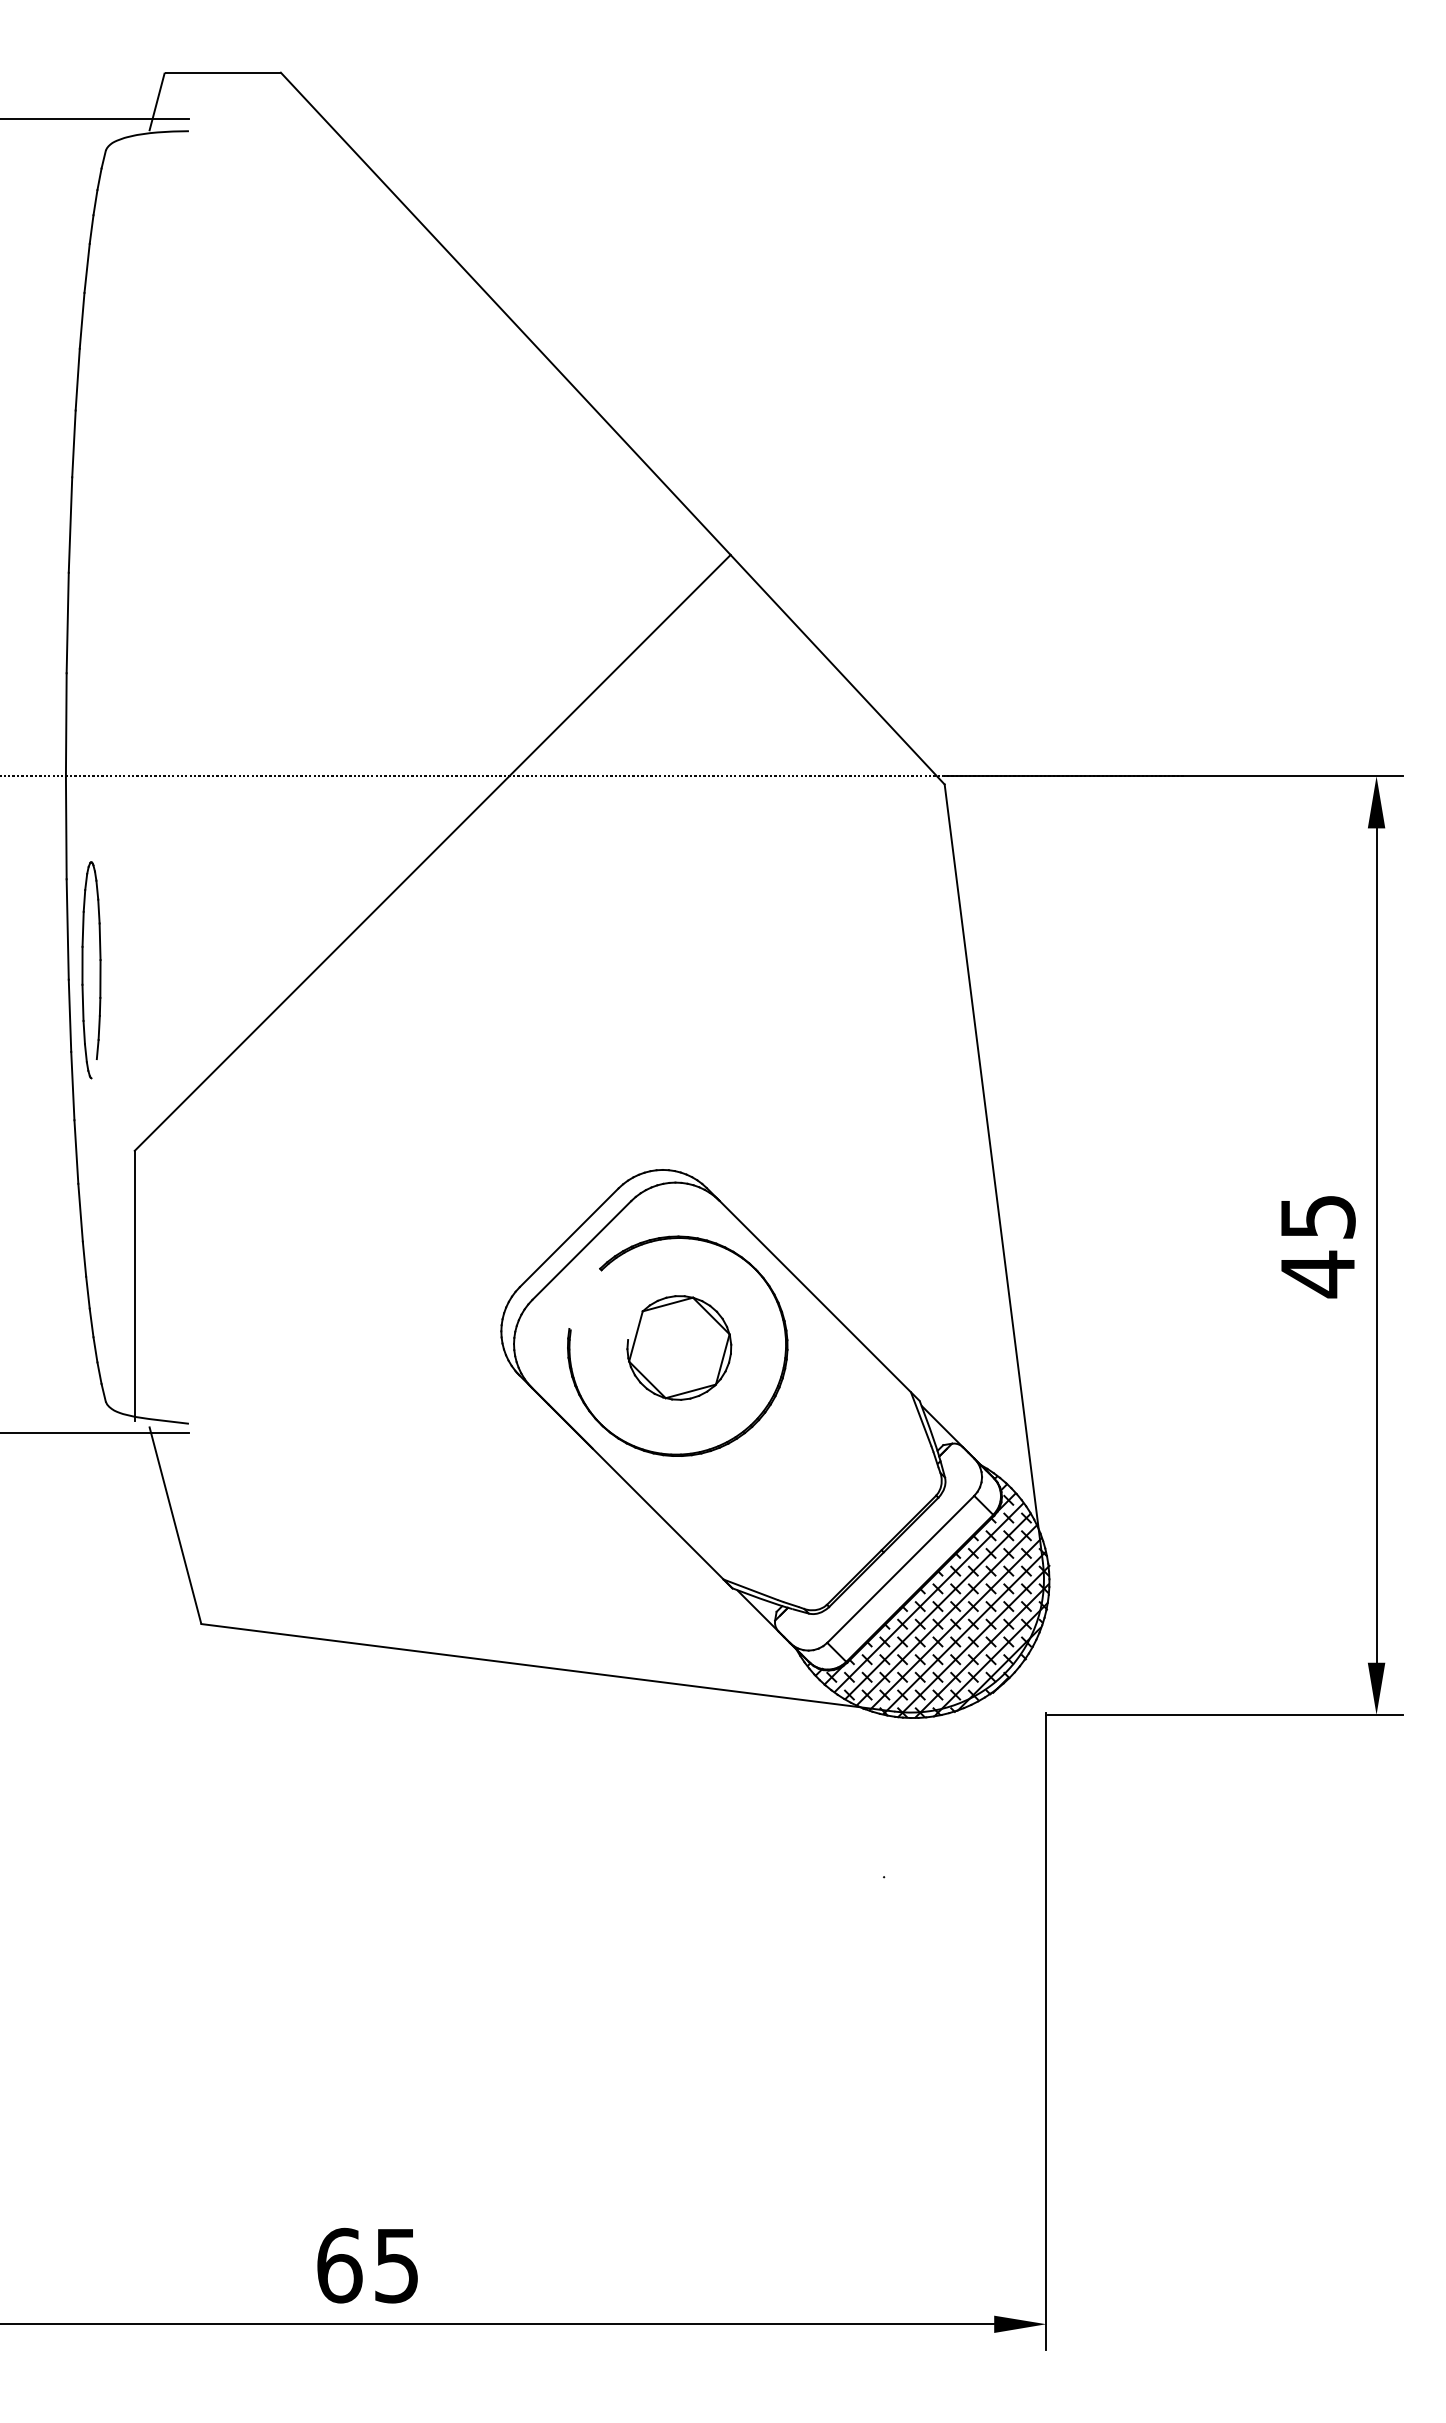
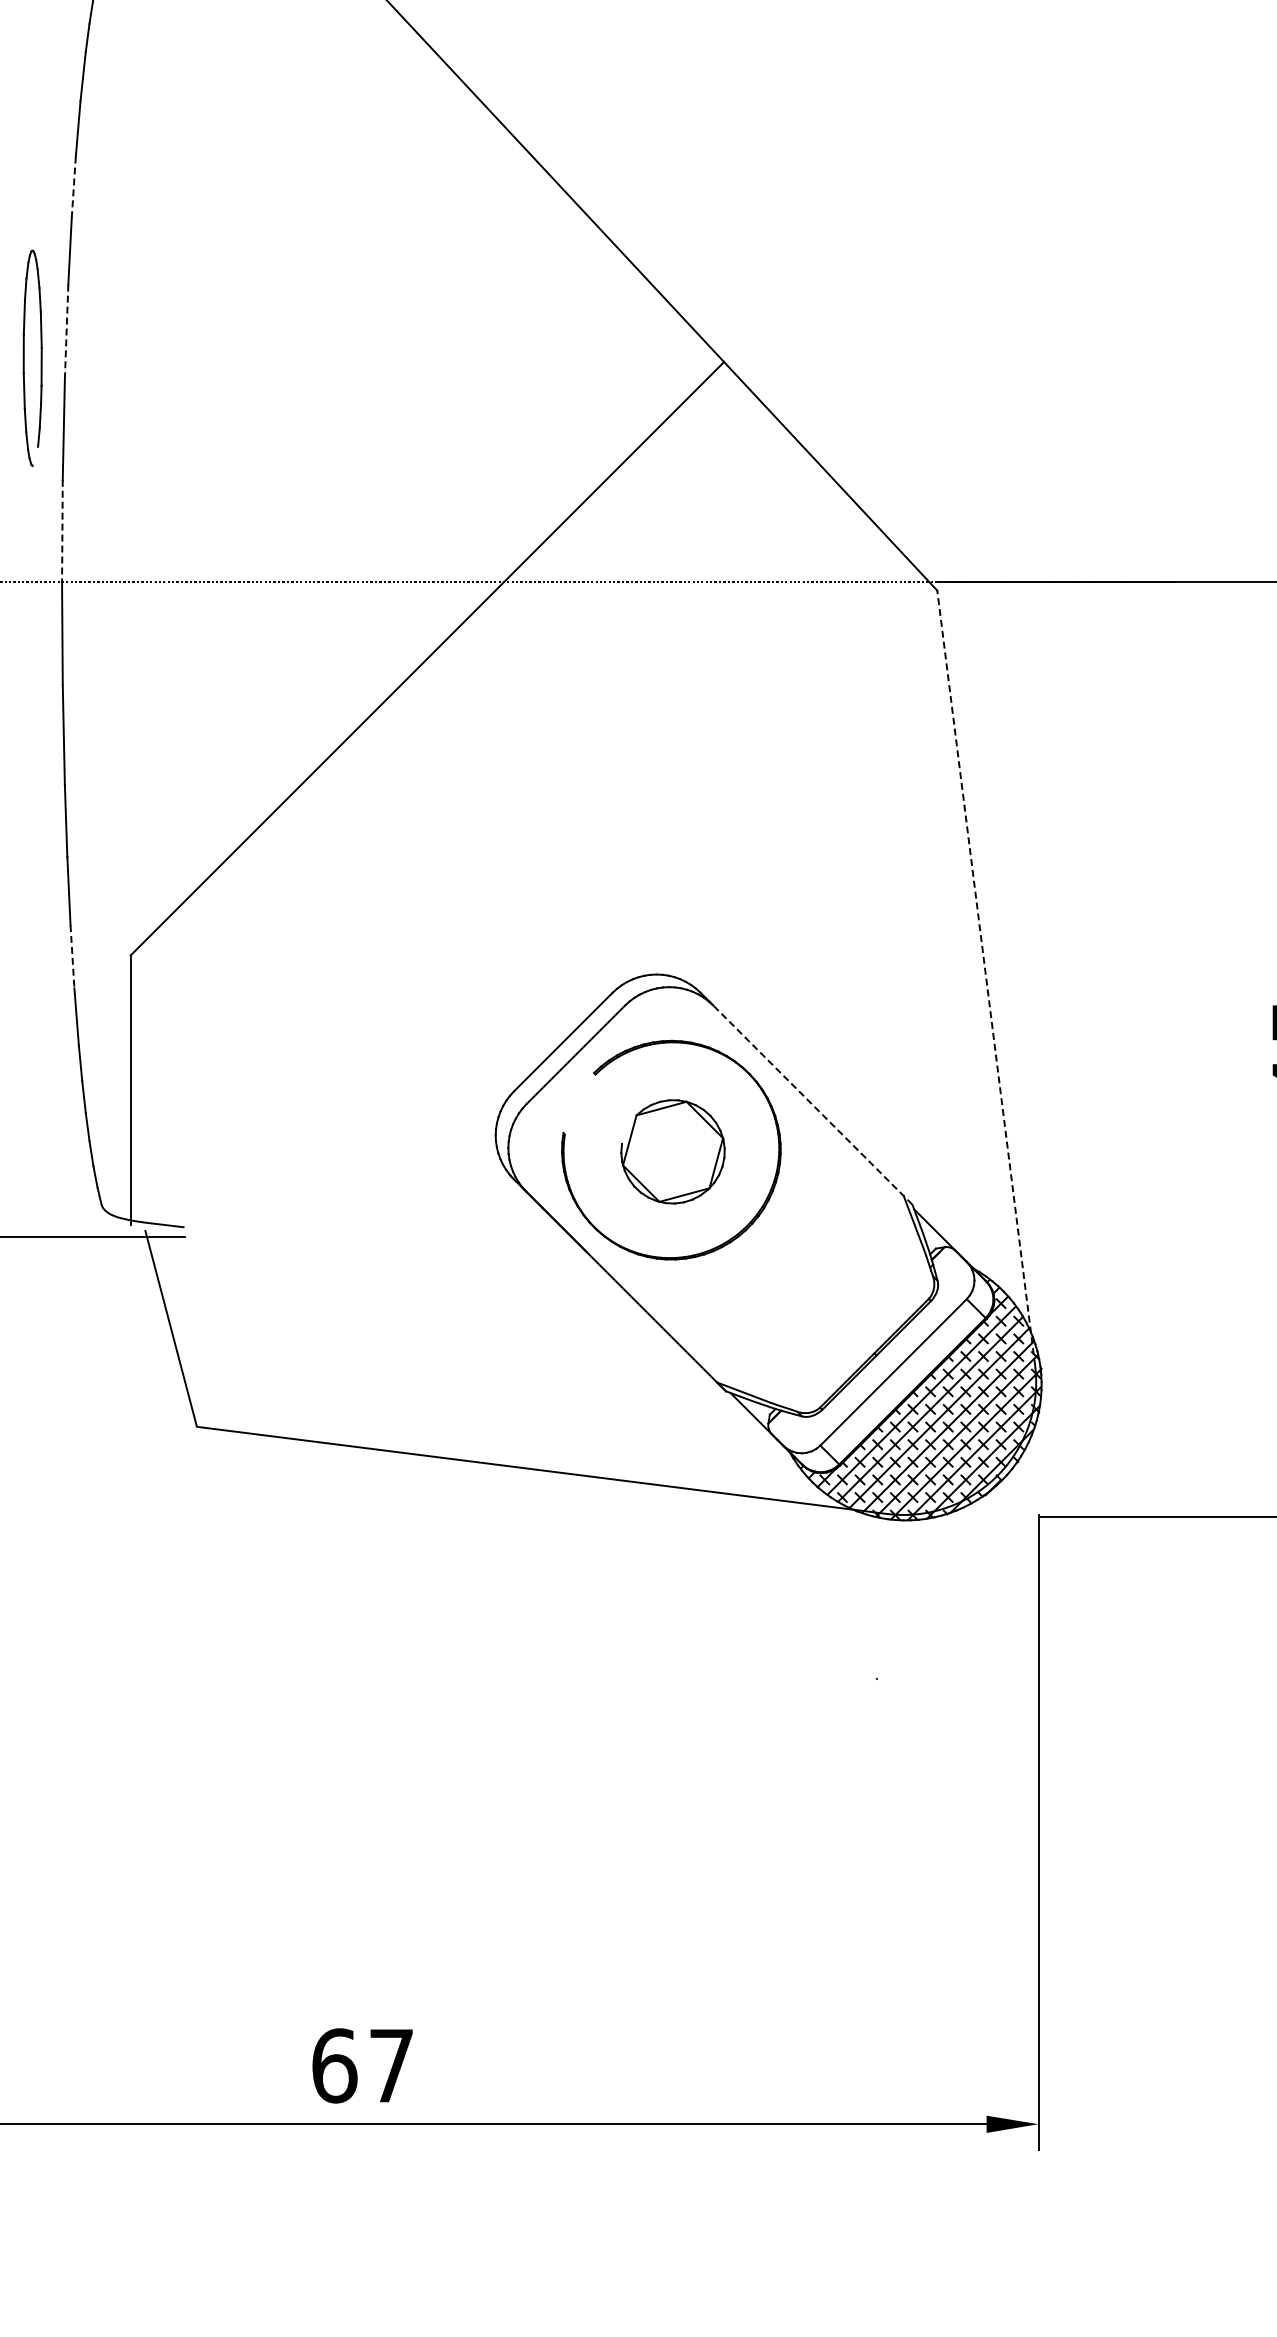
line: (77, 379) -> (73, 187), solid -> dashed
line: (70, 525) -> (66, 332), solid -> dashed
line: (66, 724) -> (62, 530), solid -> dashed
part: (83, 970) -> (24, 358), moved
line: (76, 1152) -> (72, 957), solid -> dashed
line: (993, 1173) -> (985, 978), solid -> dashed
line: (818, 1299) -> (811, 1103), solid -> dashed
text: (396, 2266) -> (391, 2066), 65 -> 67

